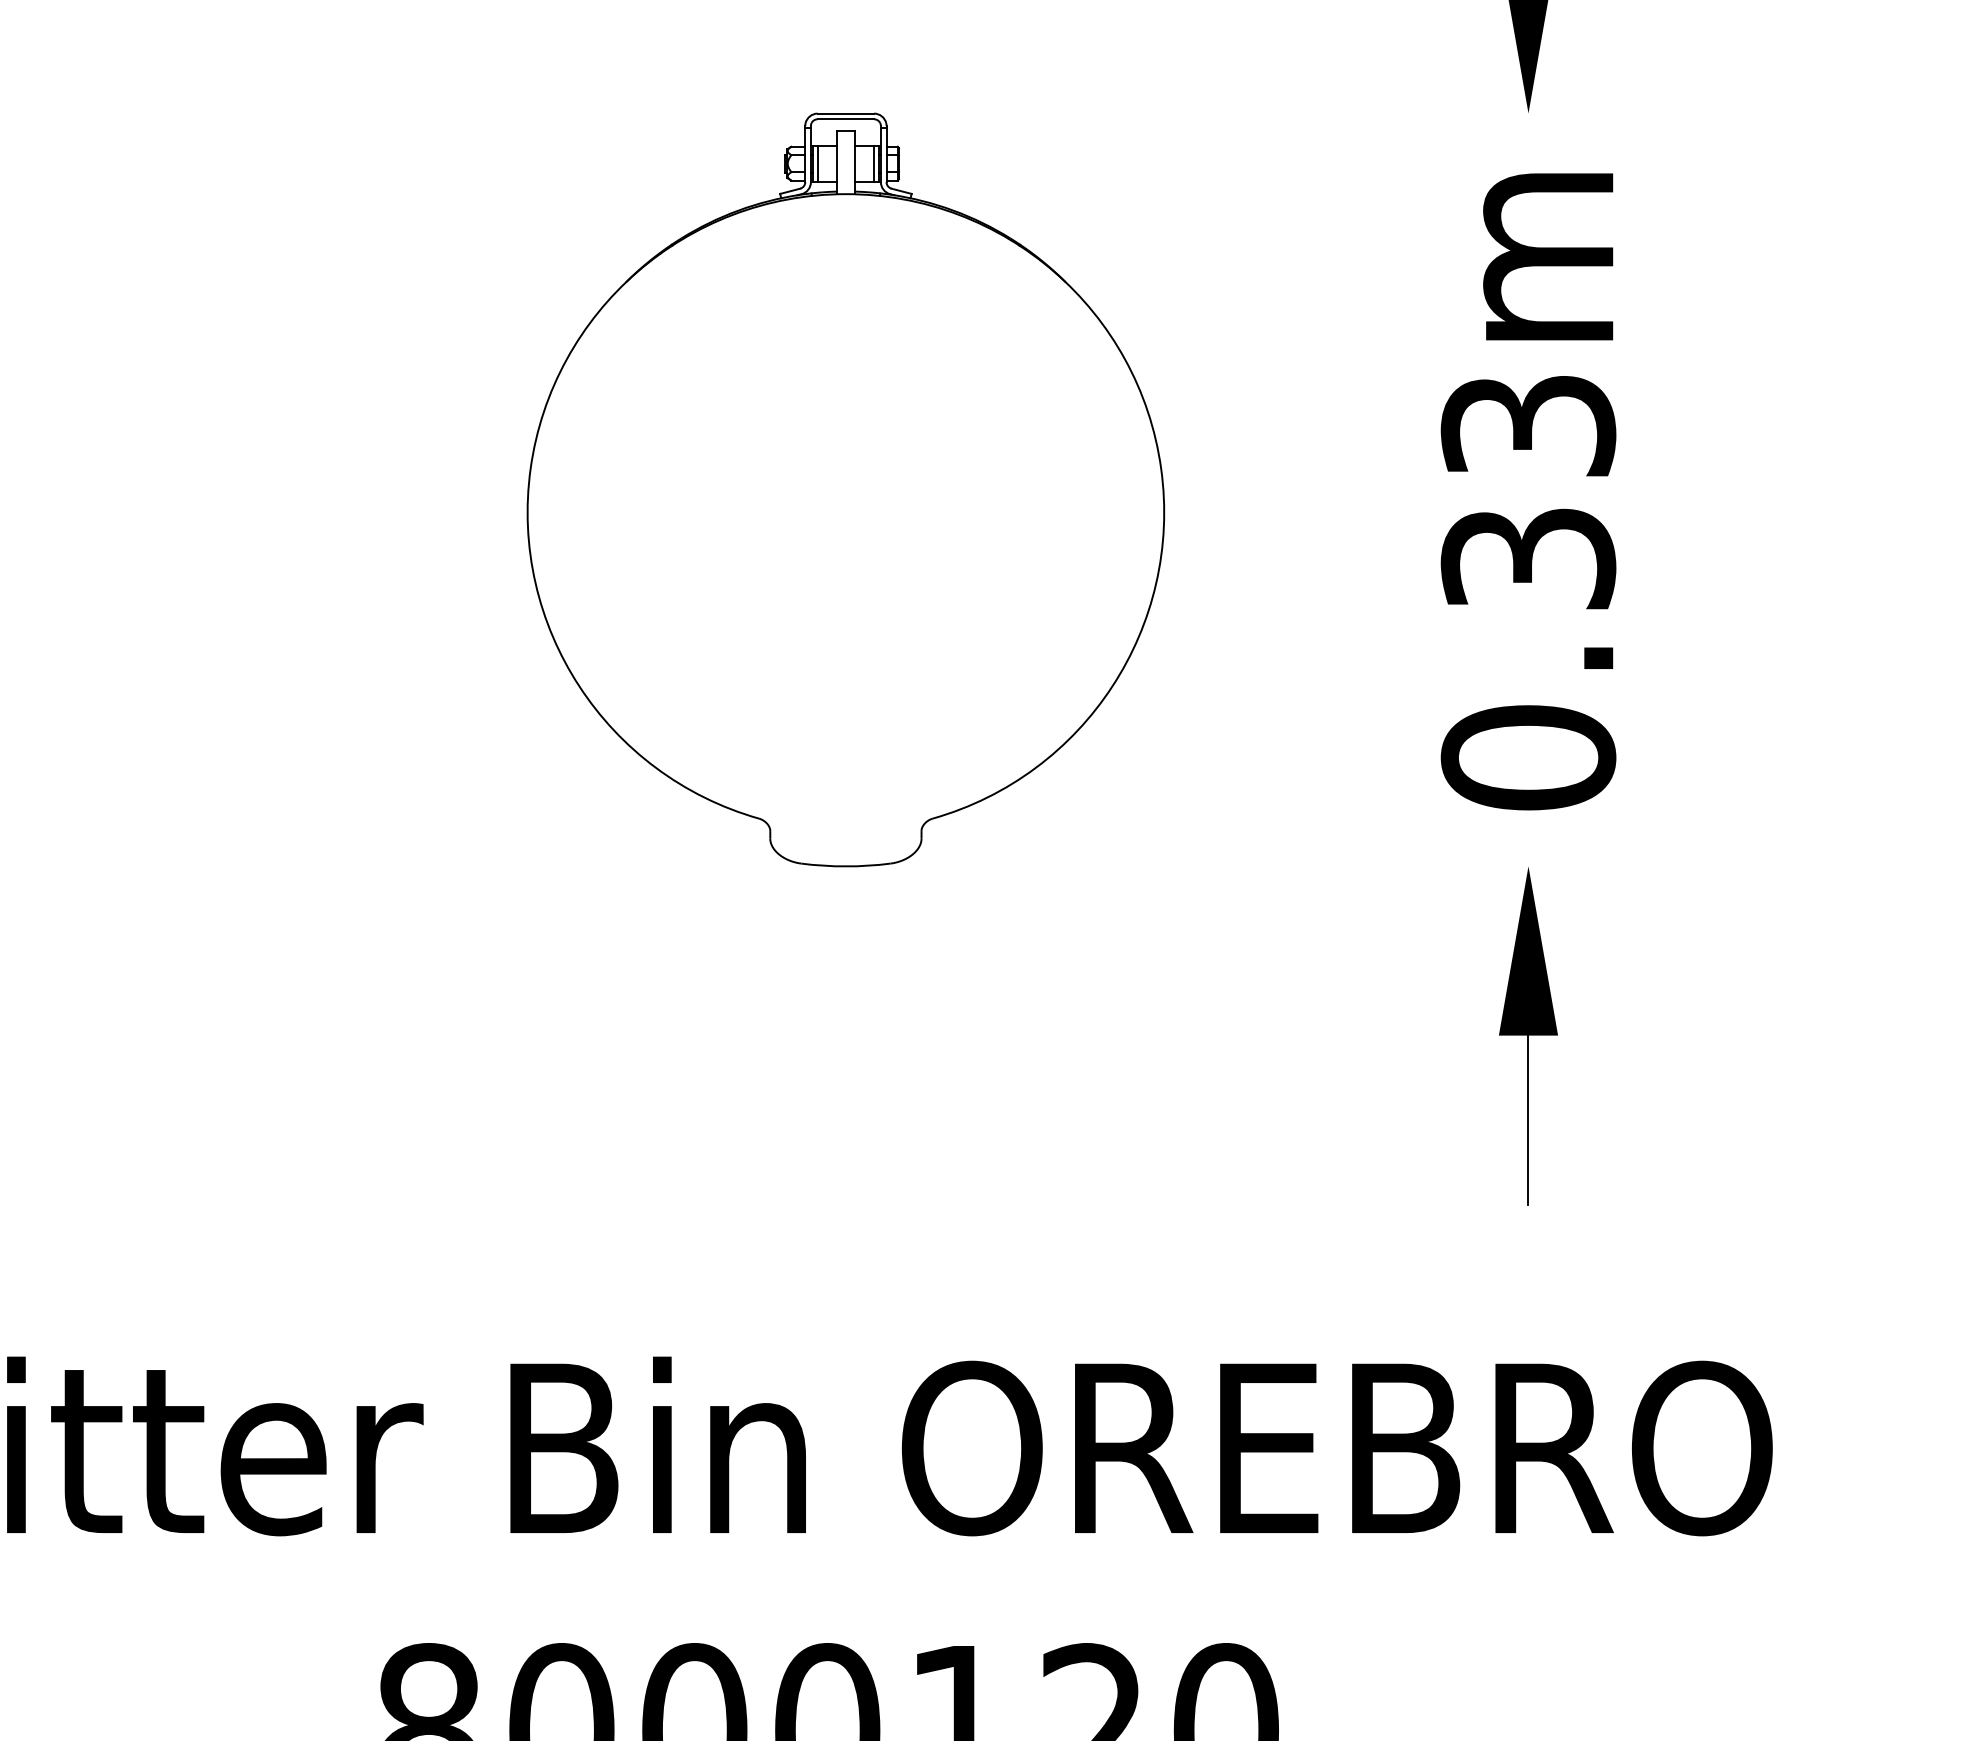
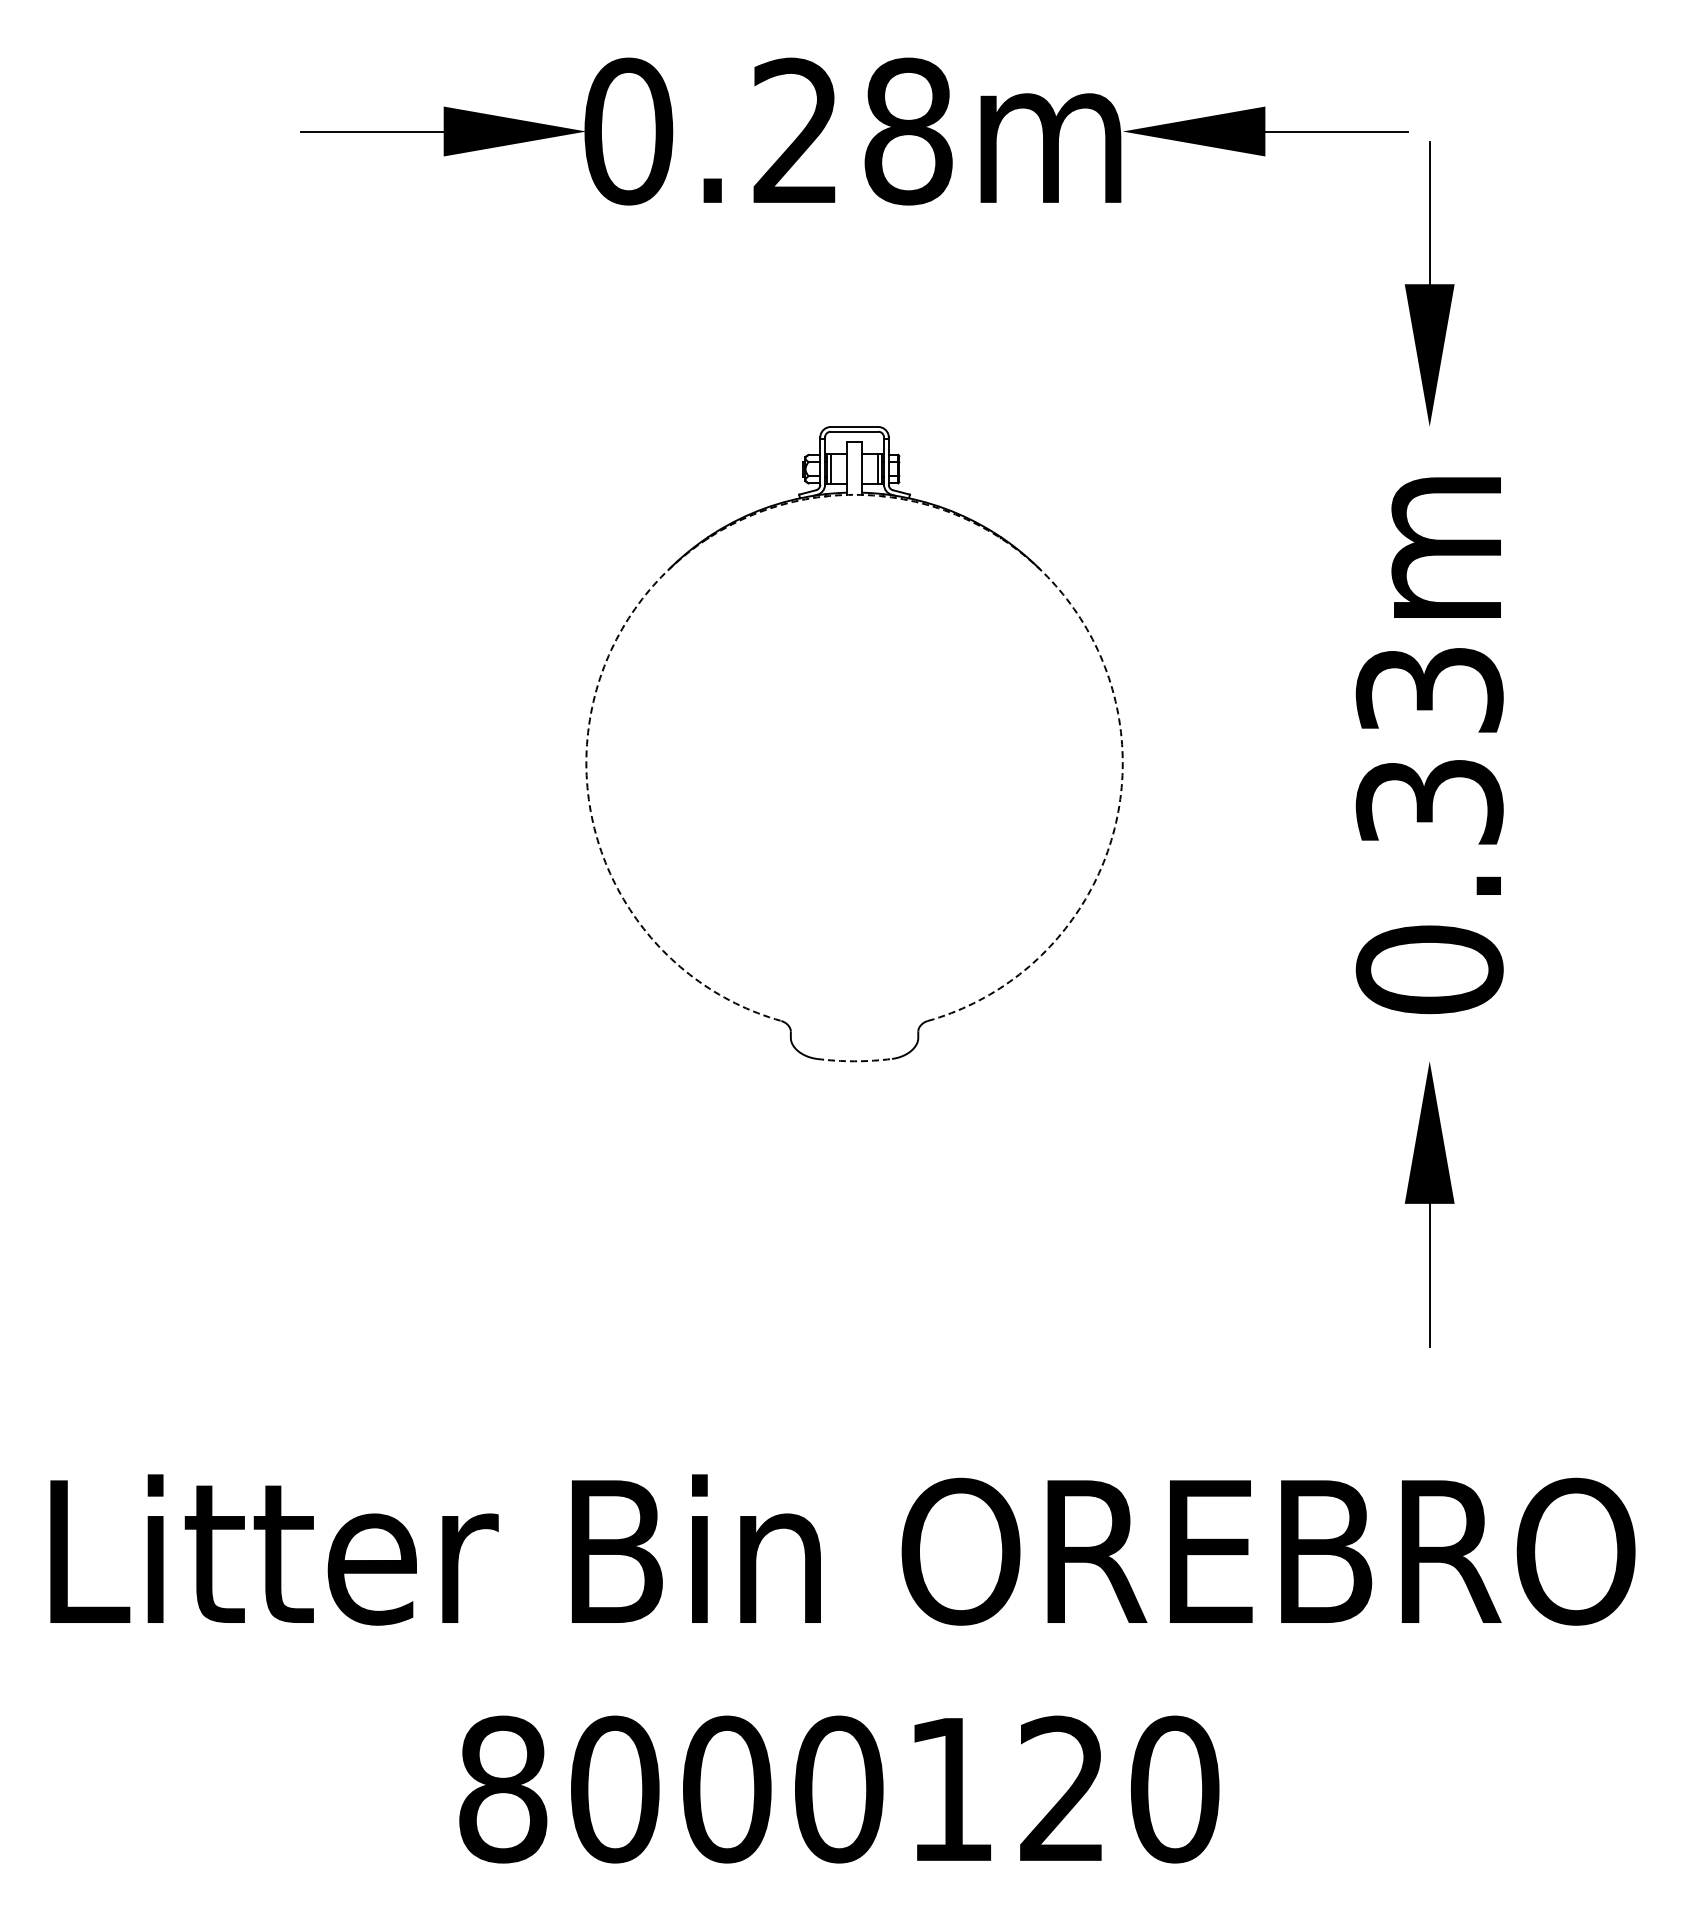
arc: (845, 193) -> (854, 494), solid -> dashed
arc: (845, 866) -> (854, 1061), solid -> dashed

